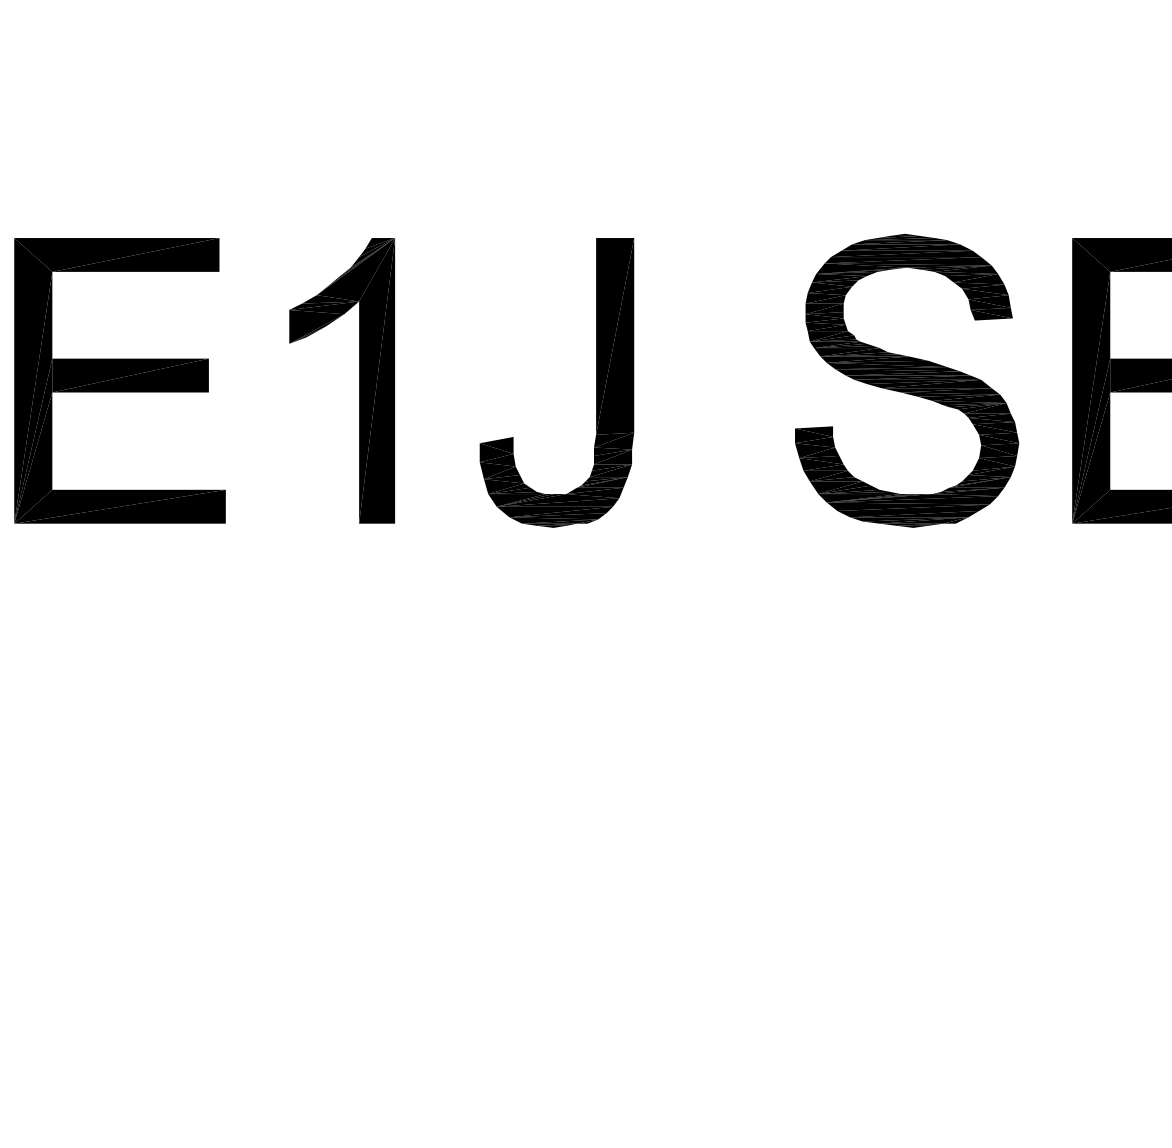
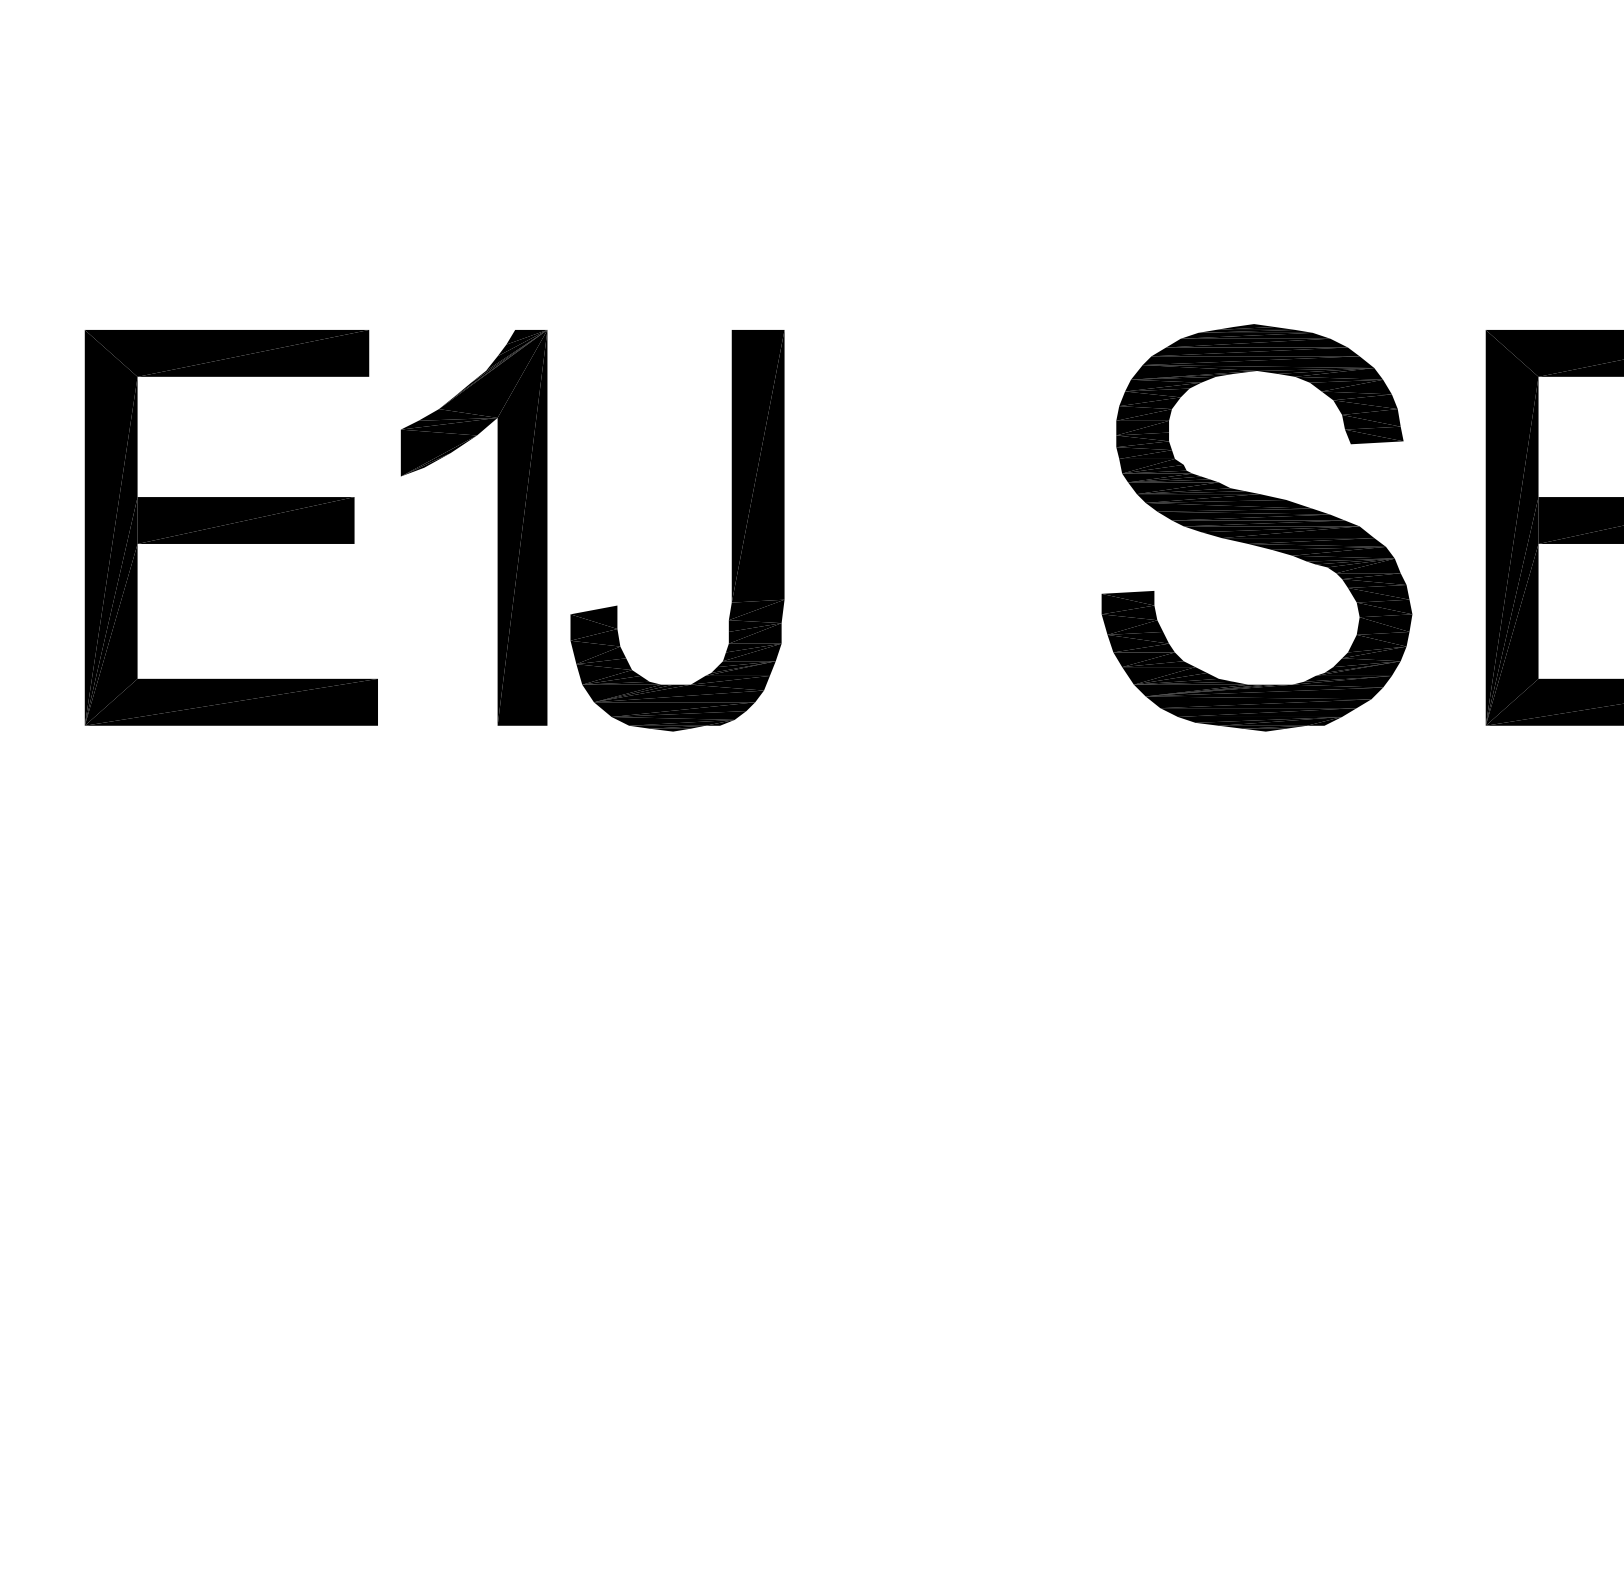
part: (119, 380) -> (230, 527), moved
part: (596, 382) -> (732, 530), moved

